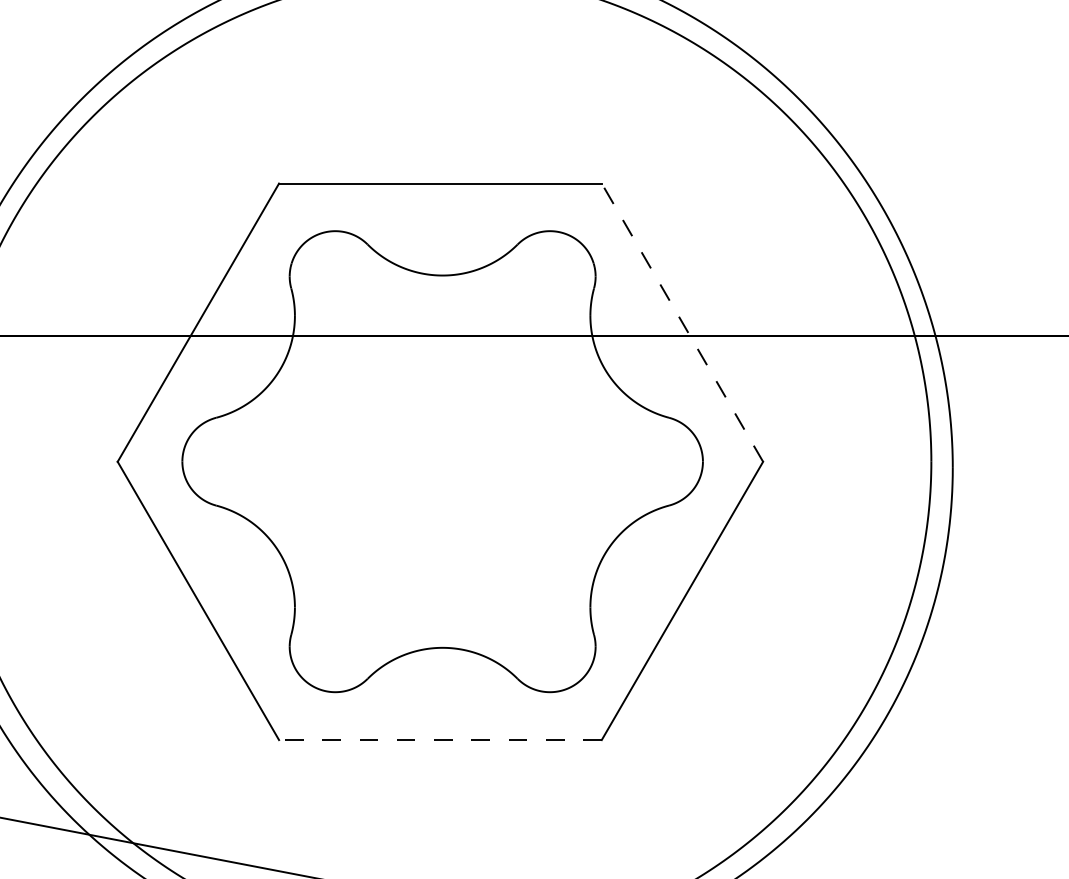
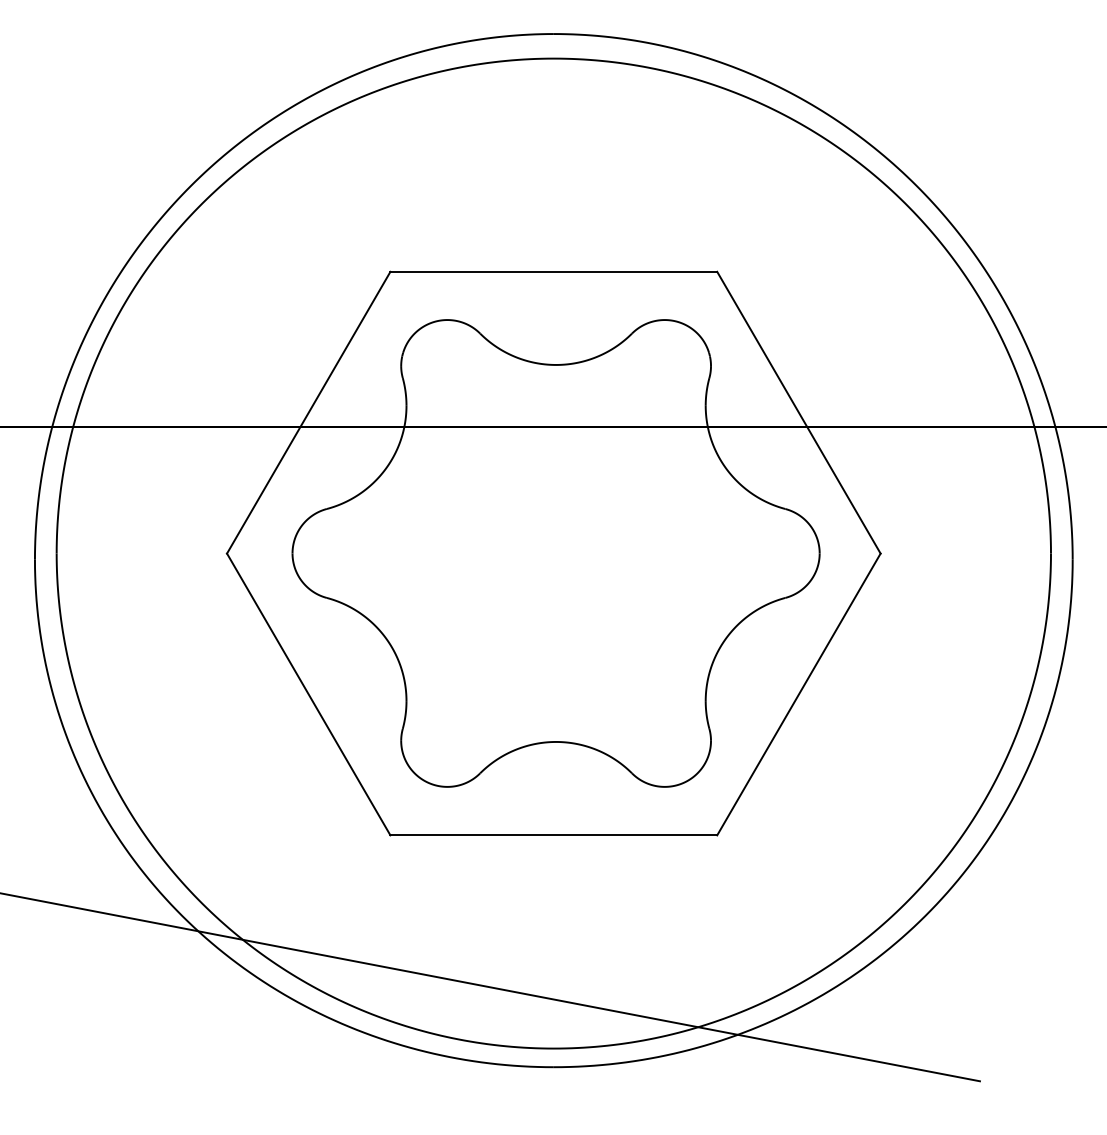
line: (682, 322) -> (798, 412), dashed -> solid
line: (440, 740) -> (553, 835), dashed -> solid

